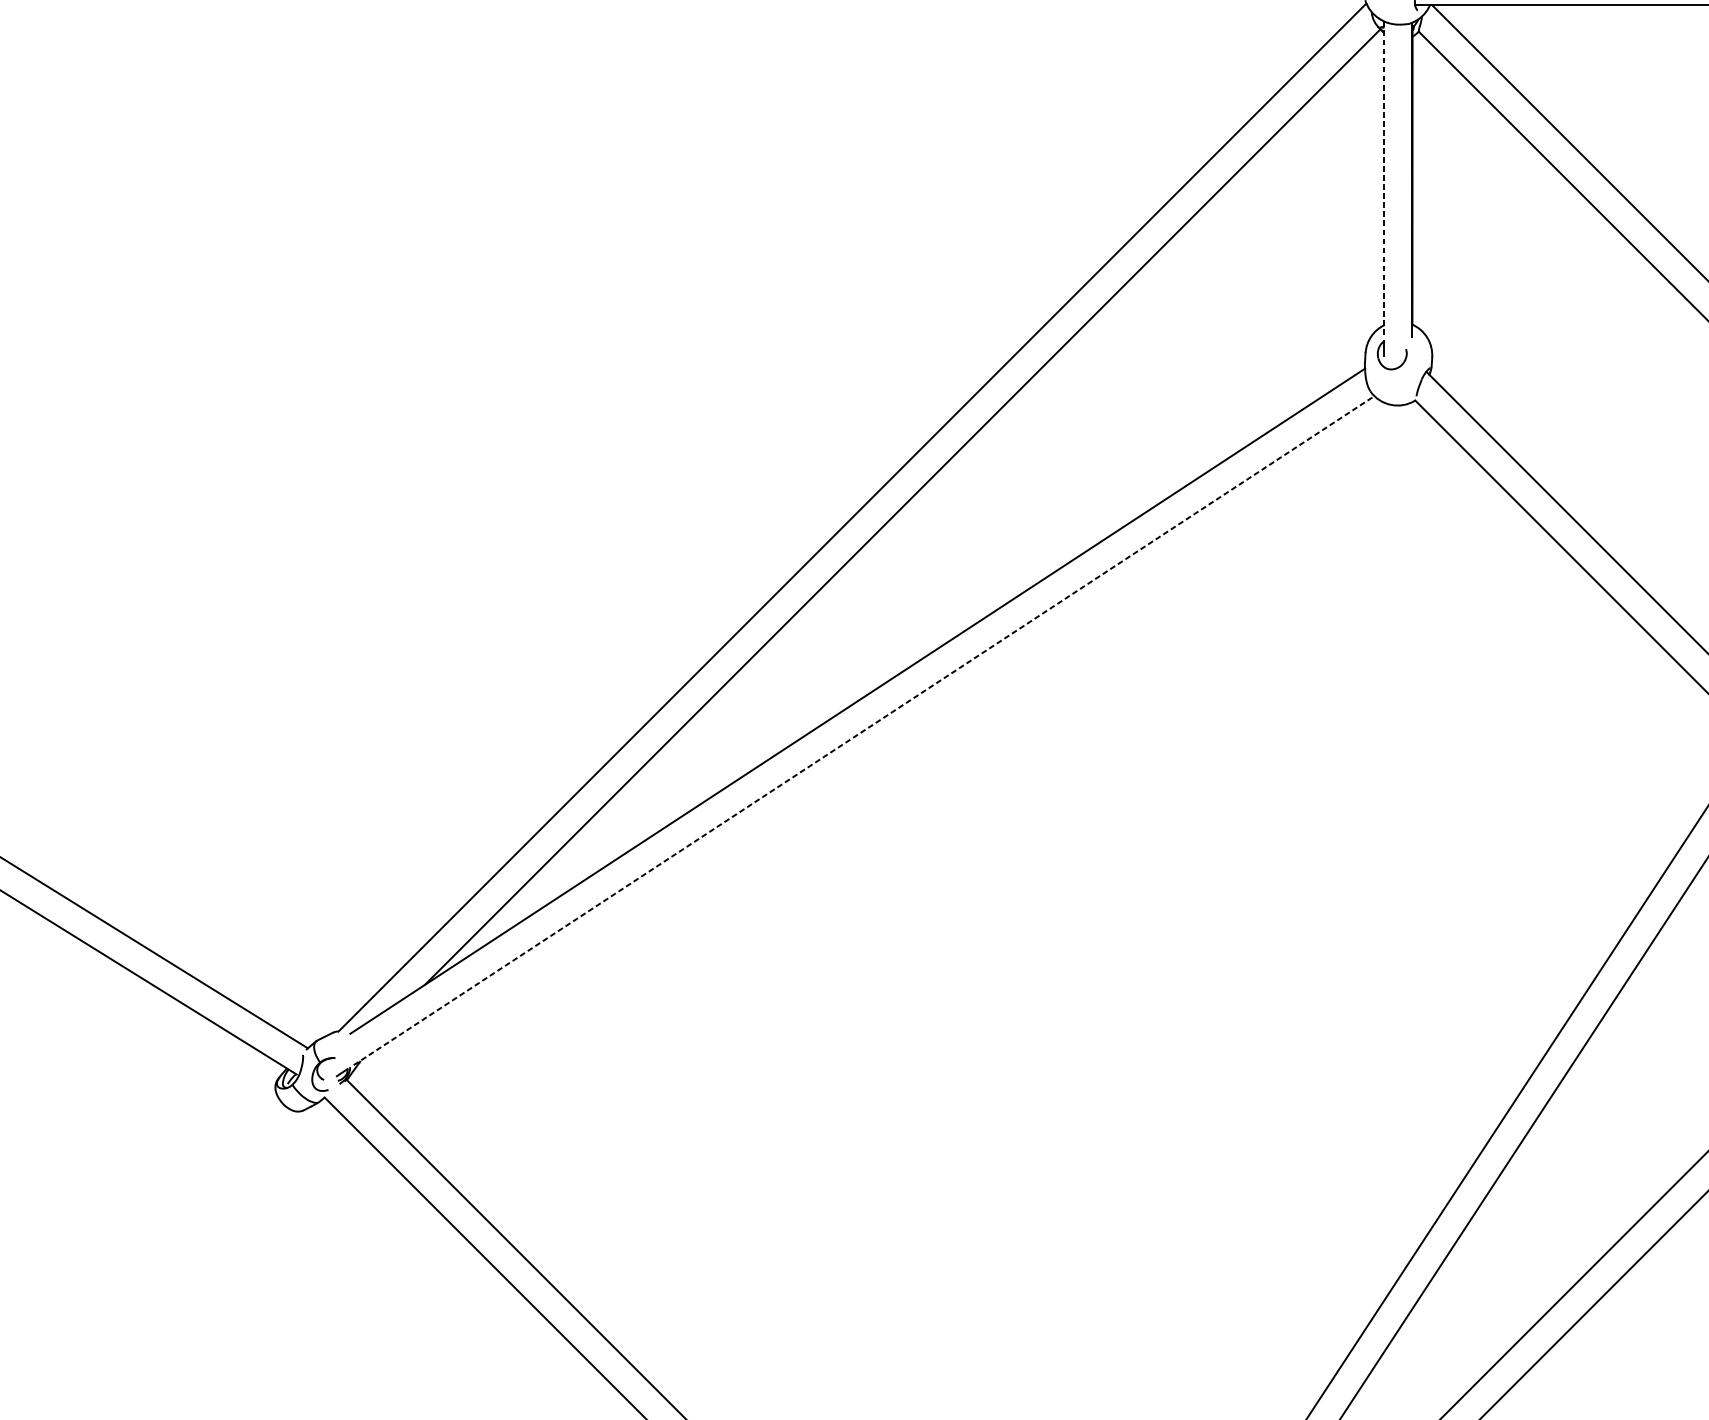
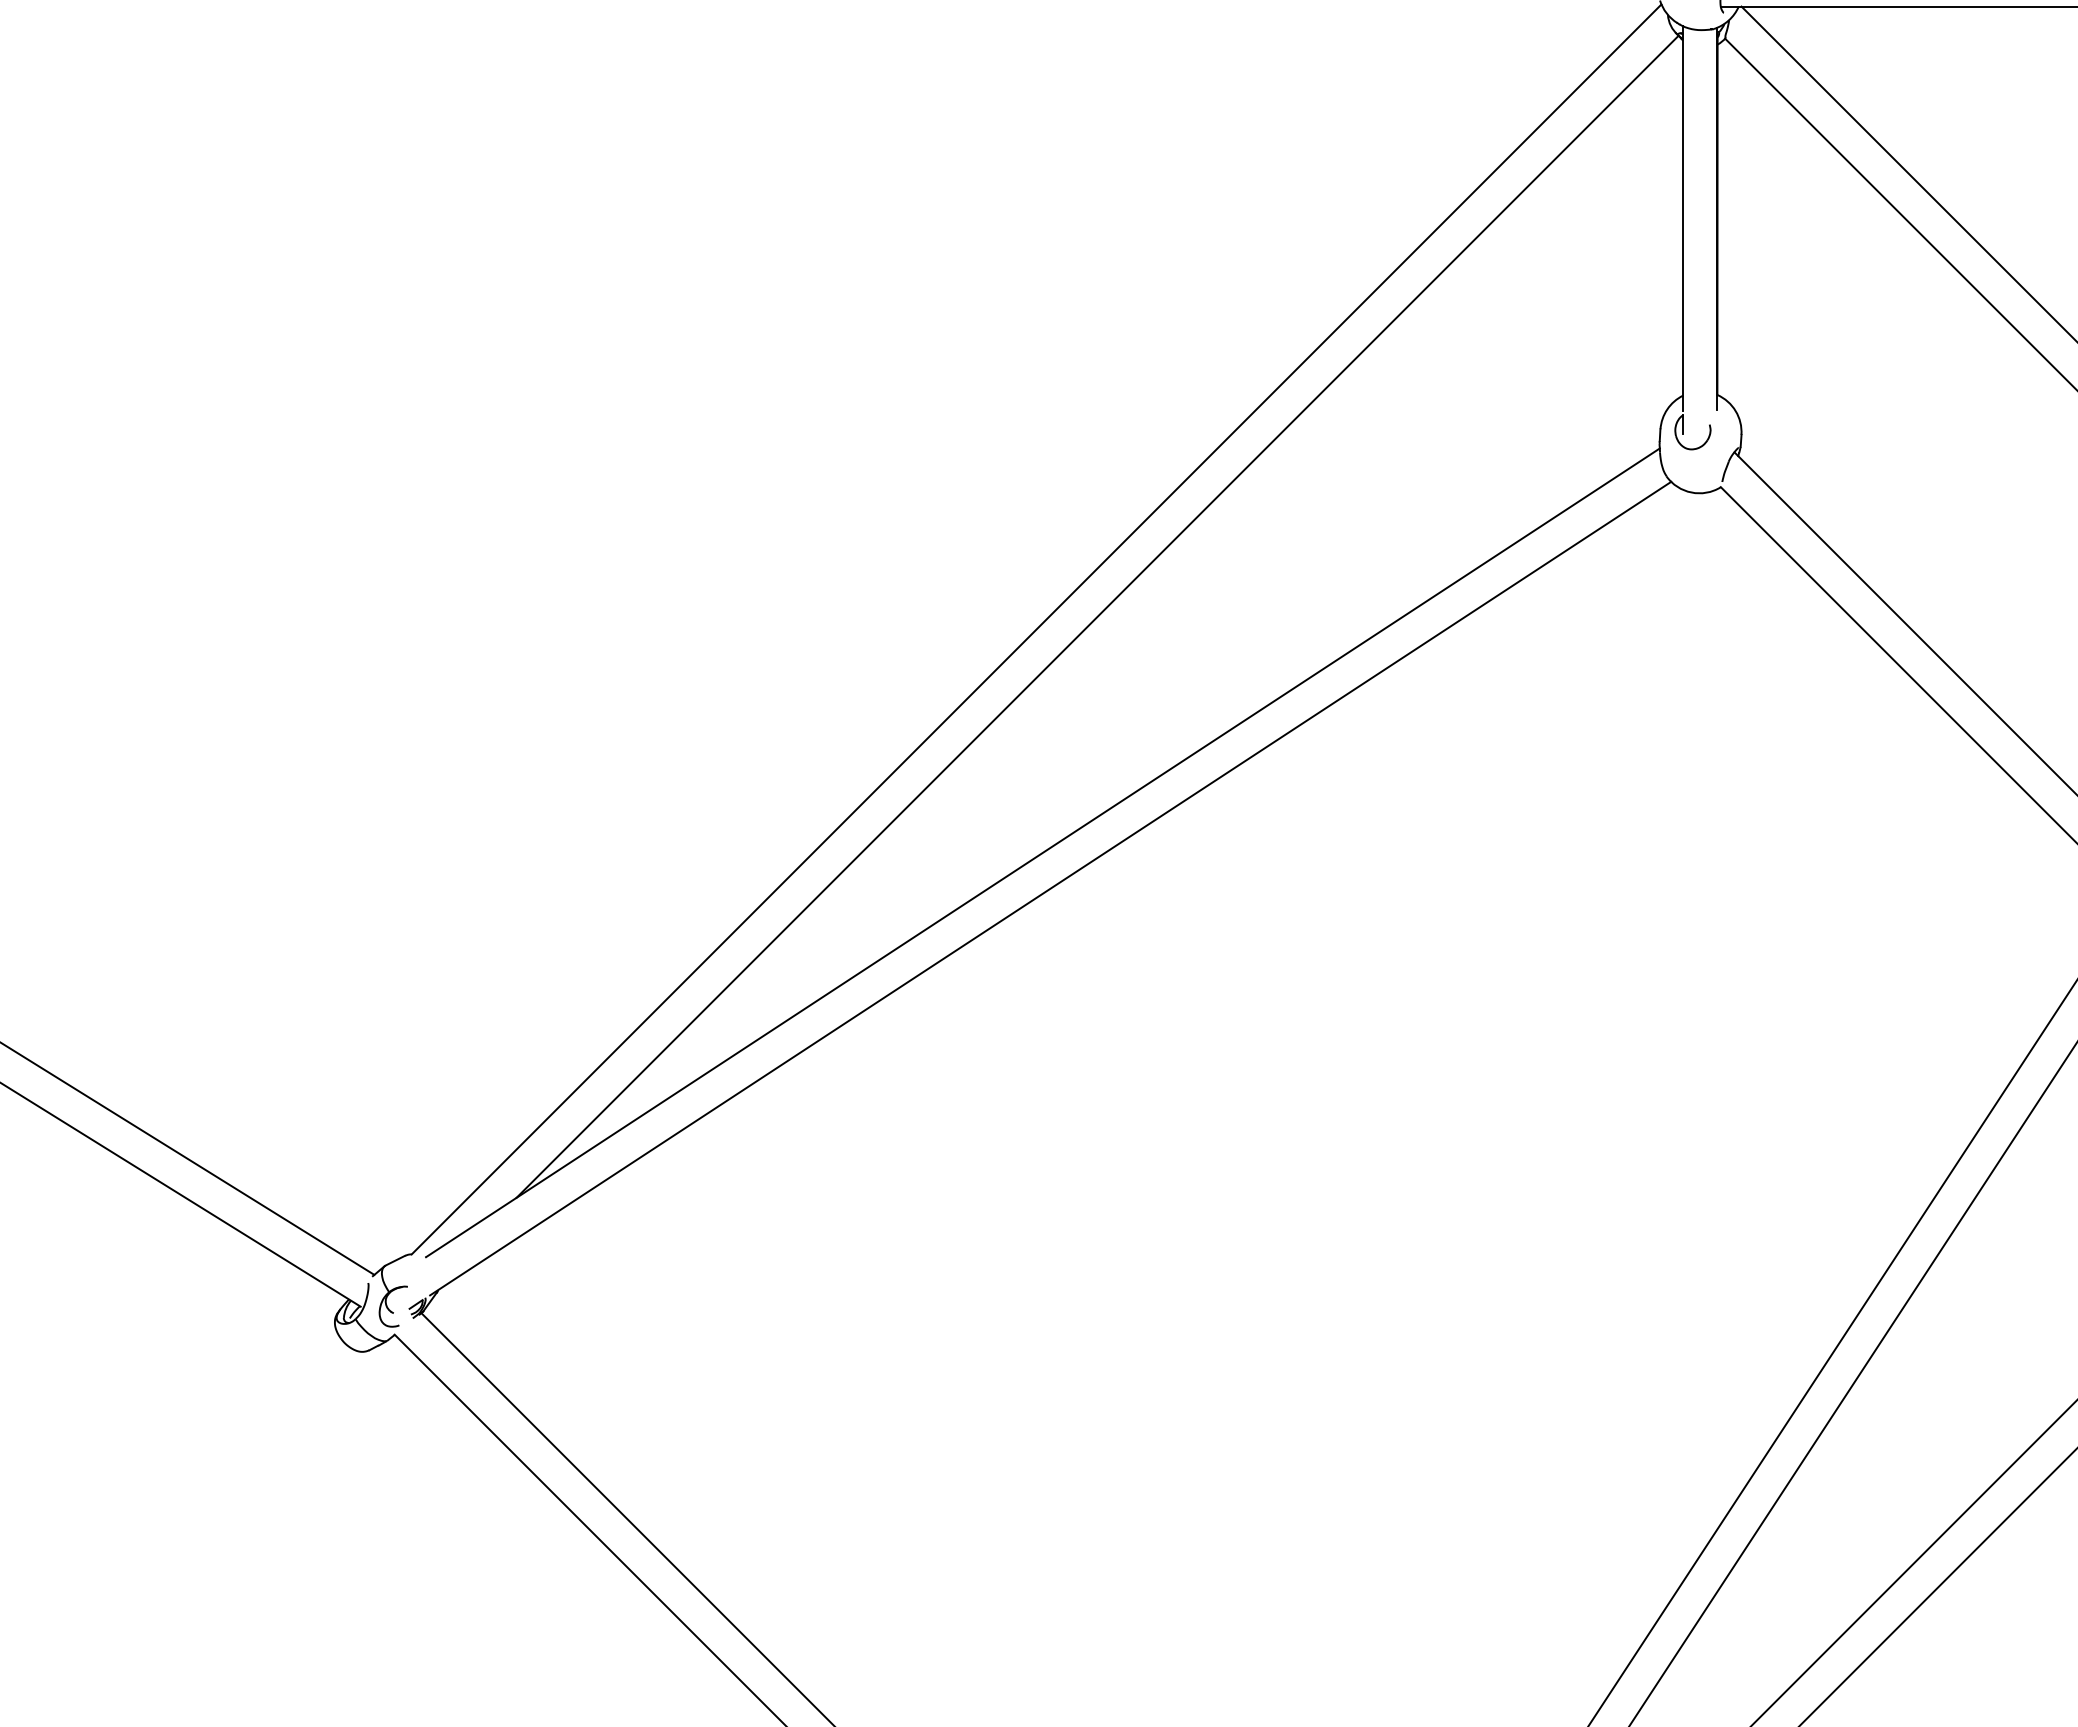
line: (1384, 179) -> (1683, 218), dashed -> solid
line: (864, 730) -> (1051, 888), dashed -> solid

